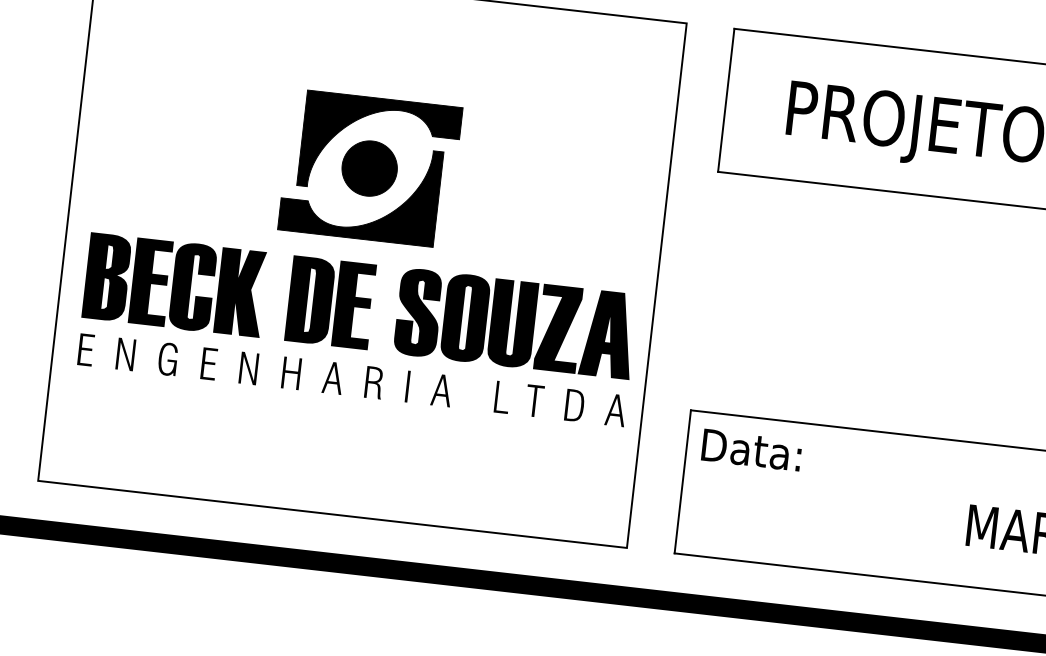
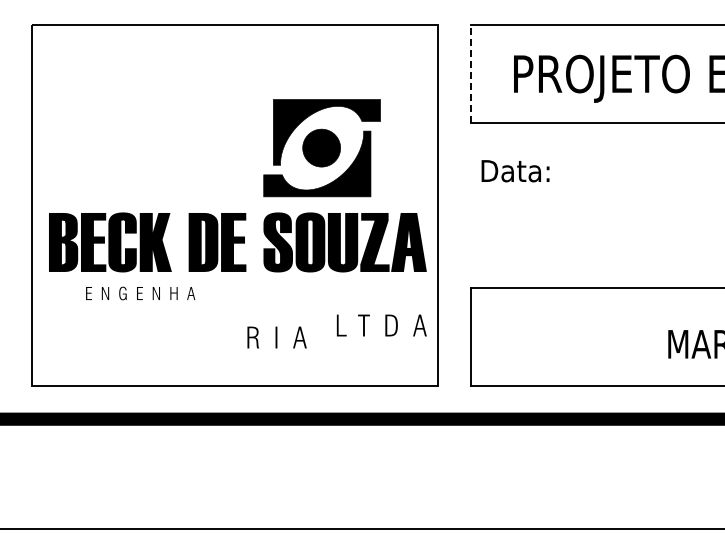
line: (727, 99) -> (471, 73), solid -> dashed
part: (369, 169) -> (321, 148), moved
part: (210, 364) -> (140, 293), size x0.6
part: (407, 386) -> (276, 337), moved
part: (560, 403) -> (381, 325), moved
text: (751, 450) -> (515, 171), moved

